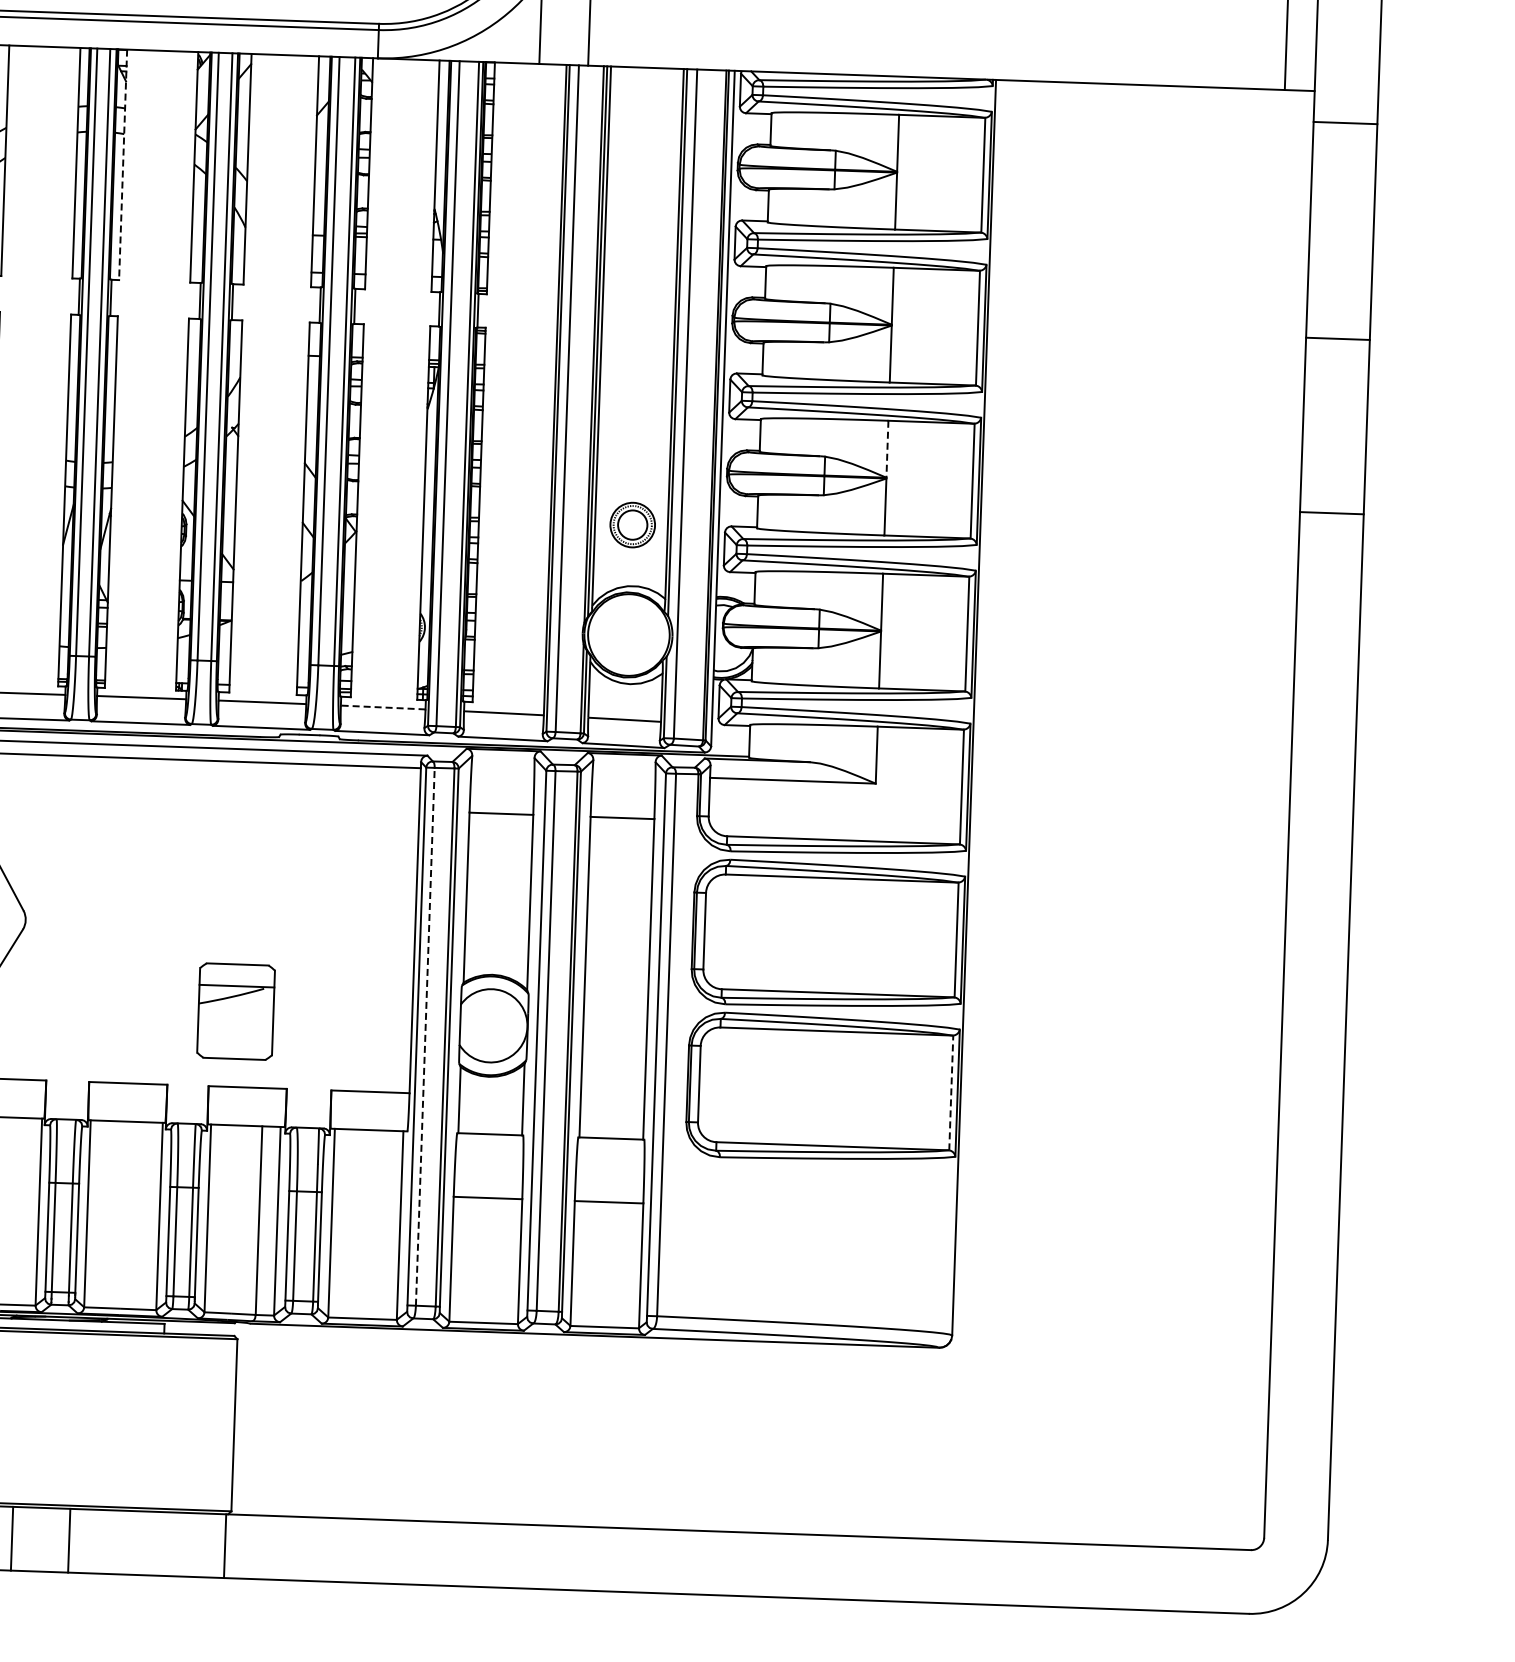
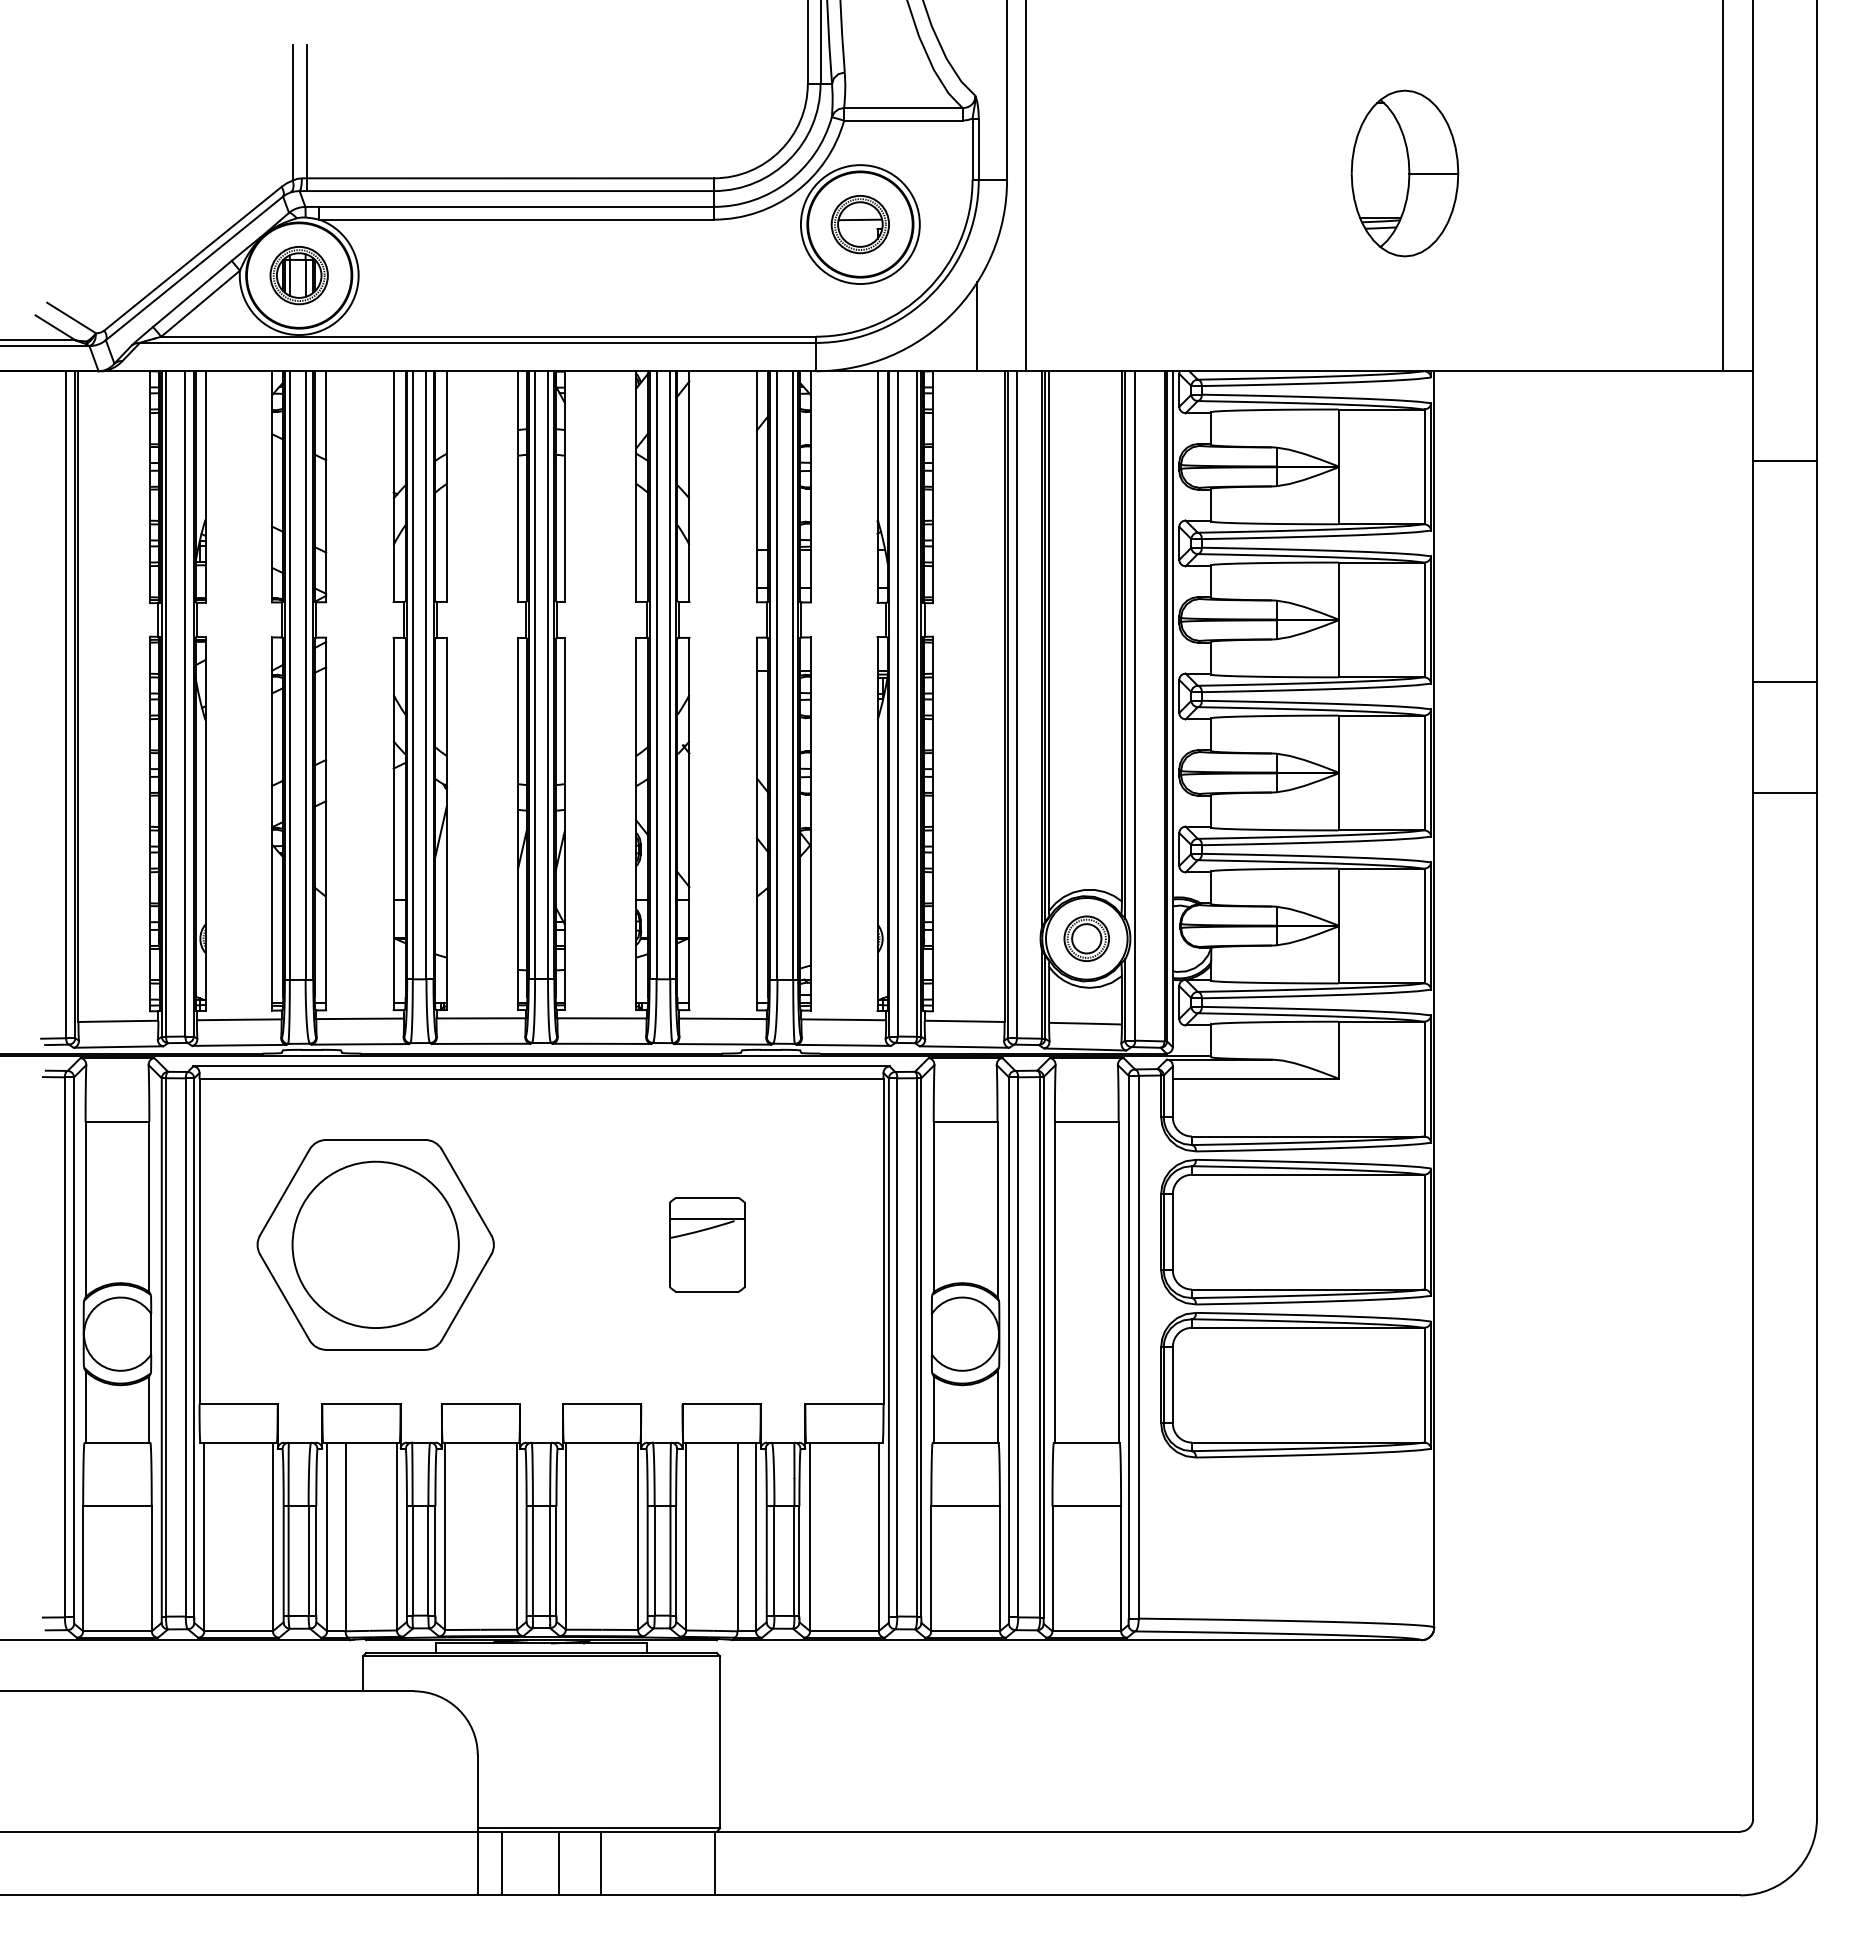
line: (1344, 123) -> (1784, 461), moved
line: (122, 165) -> (564, 487), dashed -> solid
line: (1337, 339) -> (1784, 682), moved
line: (887, 449) -> (1338, 744), dashed -> solid
part: (632, 524) -> (1086, 938), moved
line: (383, 707) -> (844, 1019), dashed -> solid
part: (236, 1011) -> (707, 1244), moved
line: (425, 1035) -> (897, 1346), dashed -> solid
line: (950, 1092) -> (1424, 1384), dashed -> solid
line: (110, 1542) -> (600, 1863), added

